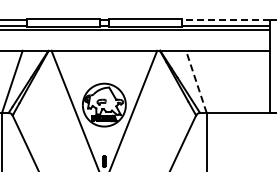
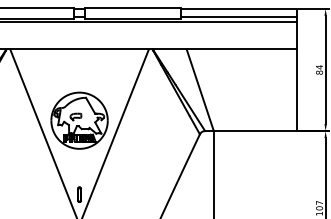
line: (225, 19) -> (238, 8), dashed -> solid
line: (196, 81) -> (200, 89), dashed -> solid

